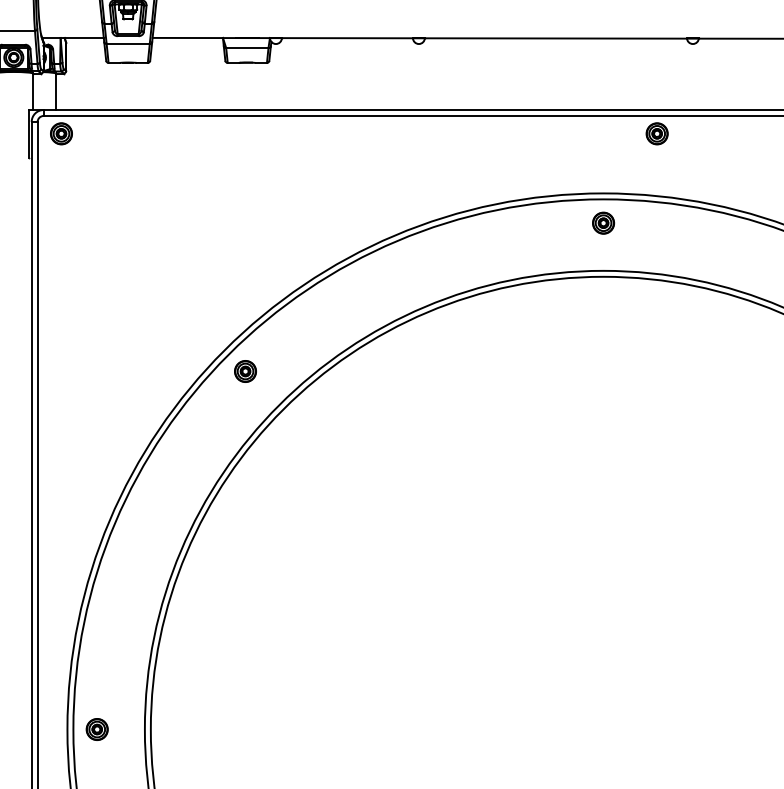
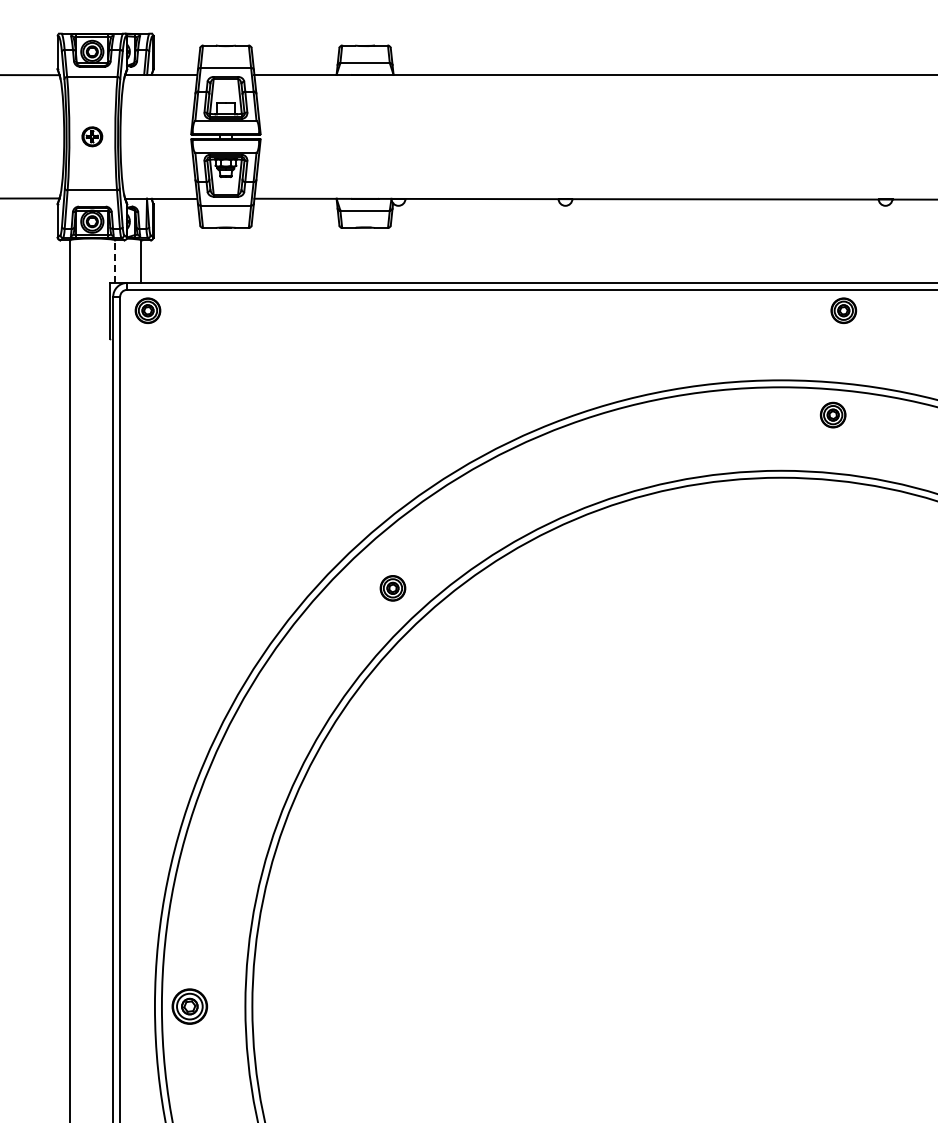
line: (32, 91) -> (114, 261), solid -> dashed
part: (602, 222) -> (832, 414), moved
part: (245, 371) -> (392, 588), moved
part: (97, 729) -> (189, 1006), size x1.4

